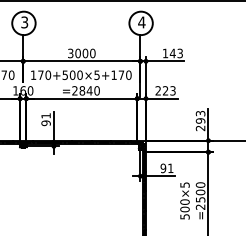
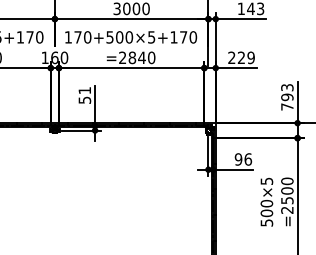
text: (172, 90) -> (250, 57), 223 -> 229
text: (45, 123) -> (84, 100), 91 -> 51
text: (200, 128) -> (287, 107), 293 -> 793
text: (170, 168) -> (247, 159), 91 -> 96

